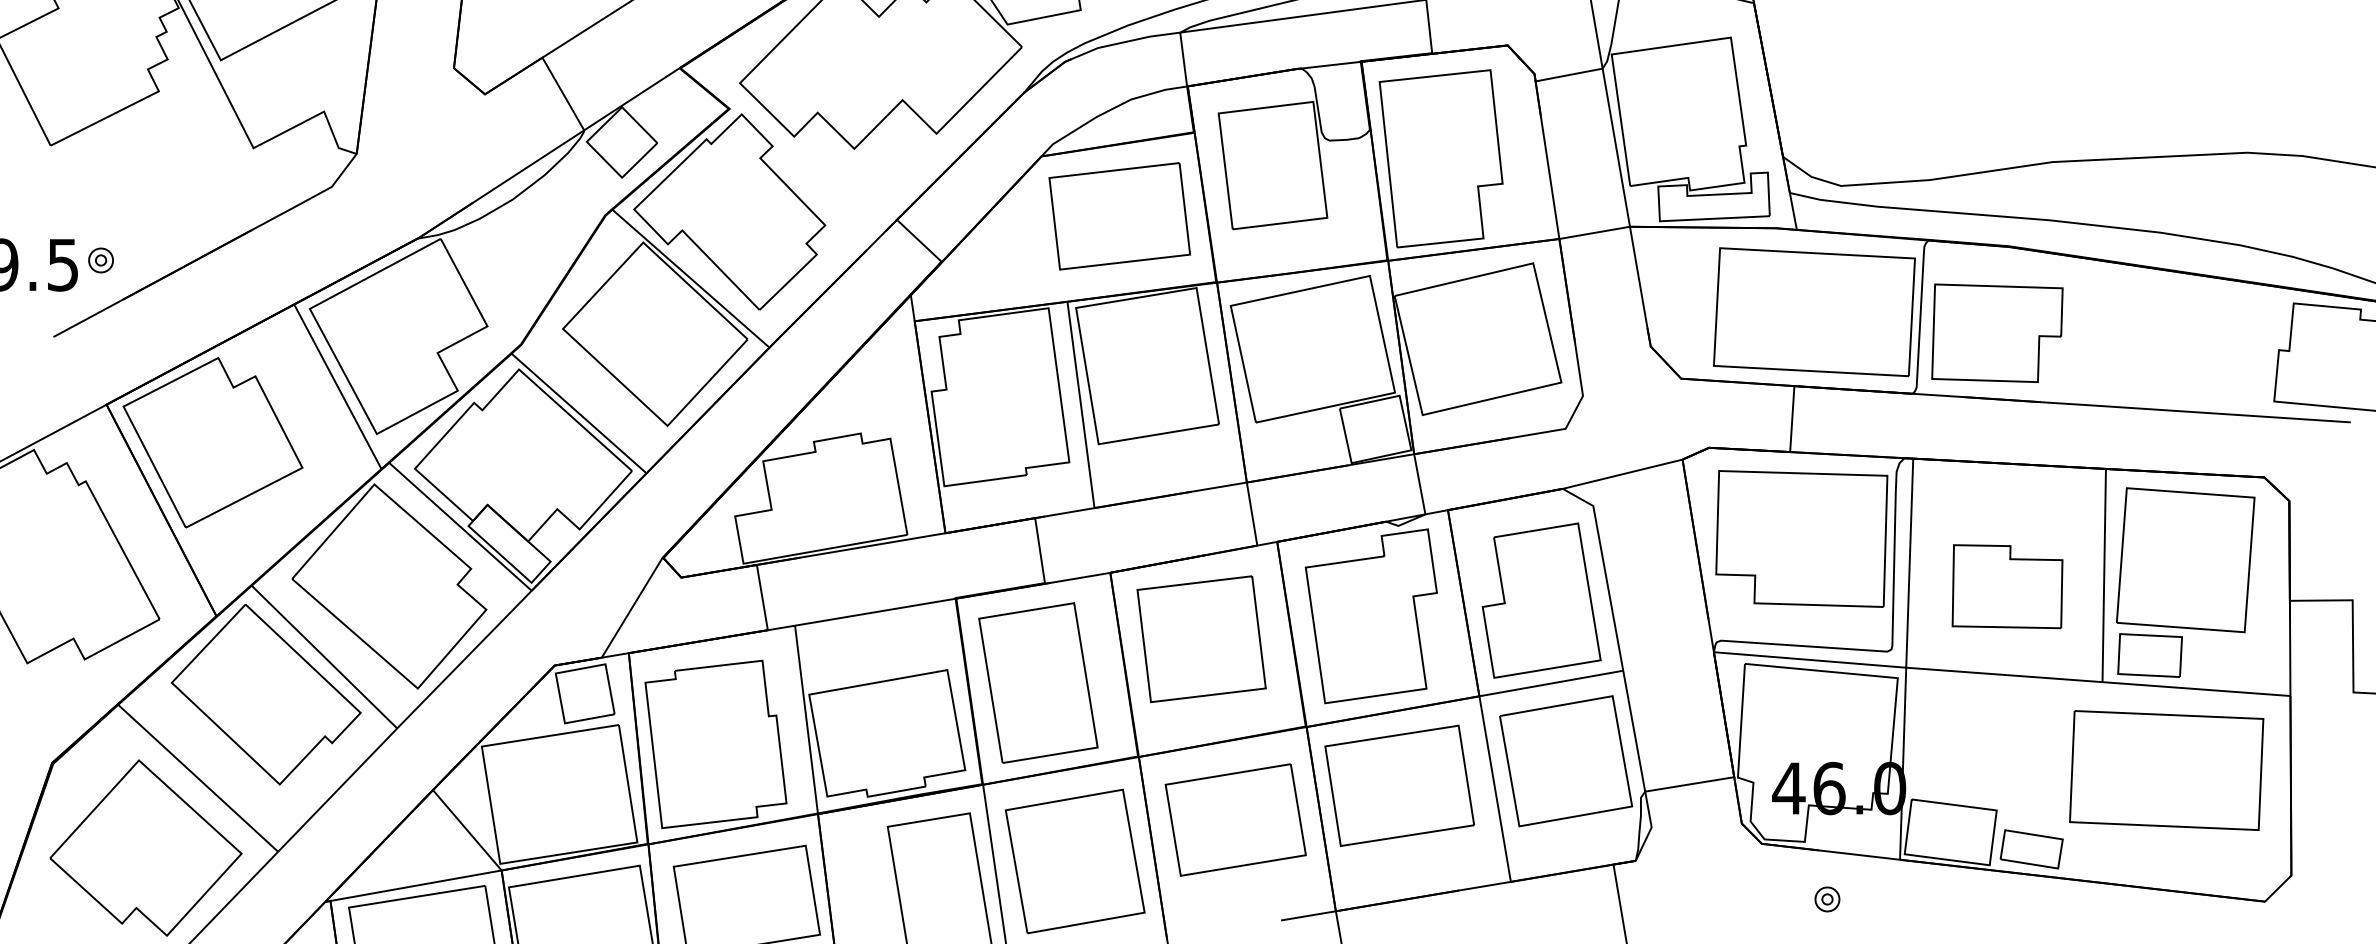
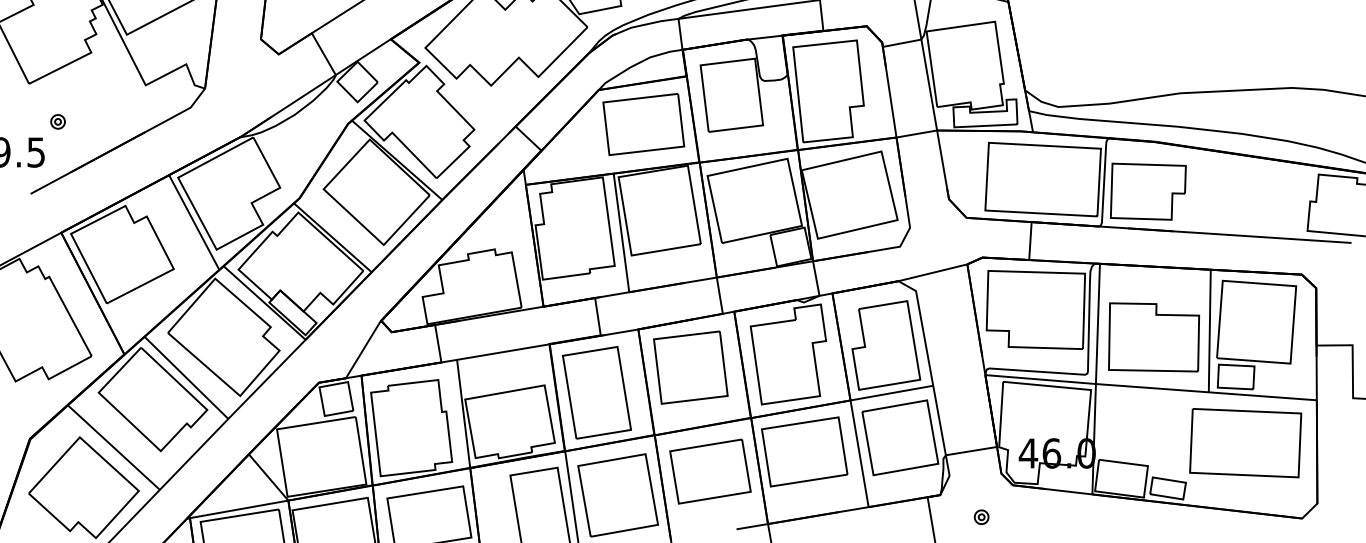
part: (100, 259) -> (57, 121), moved
part: (2008, 586) -> (1154, 337), size x1.43
part: (1827, 898) -> (981, 516), moved

